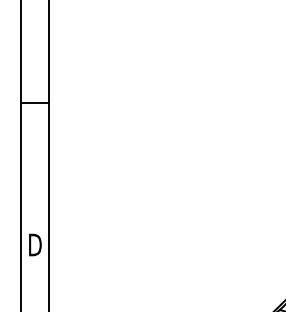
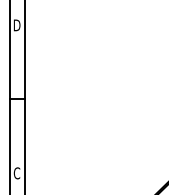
text: (35, 245) -> (17, 173), D -> C

